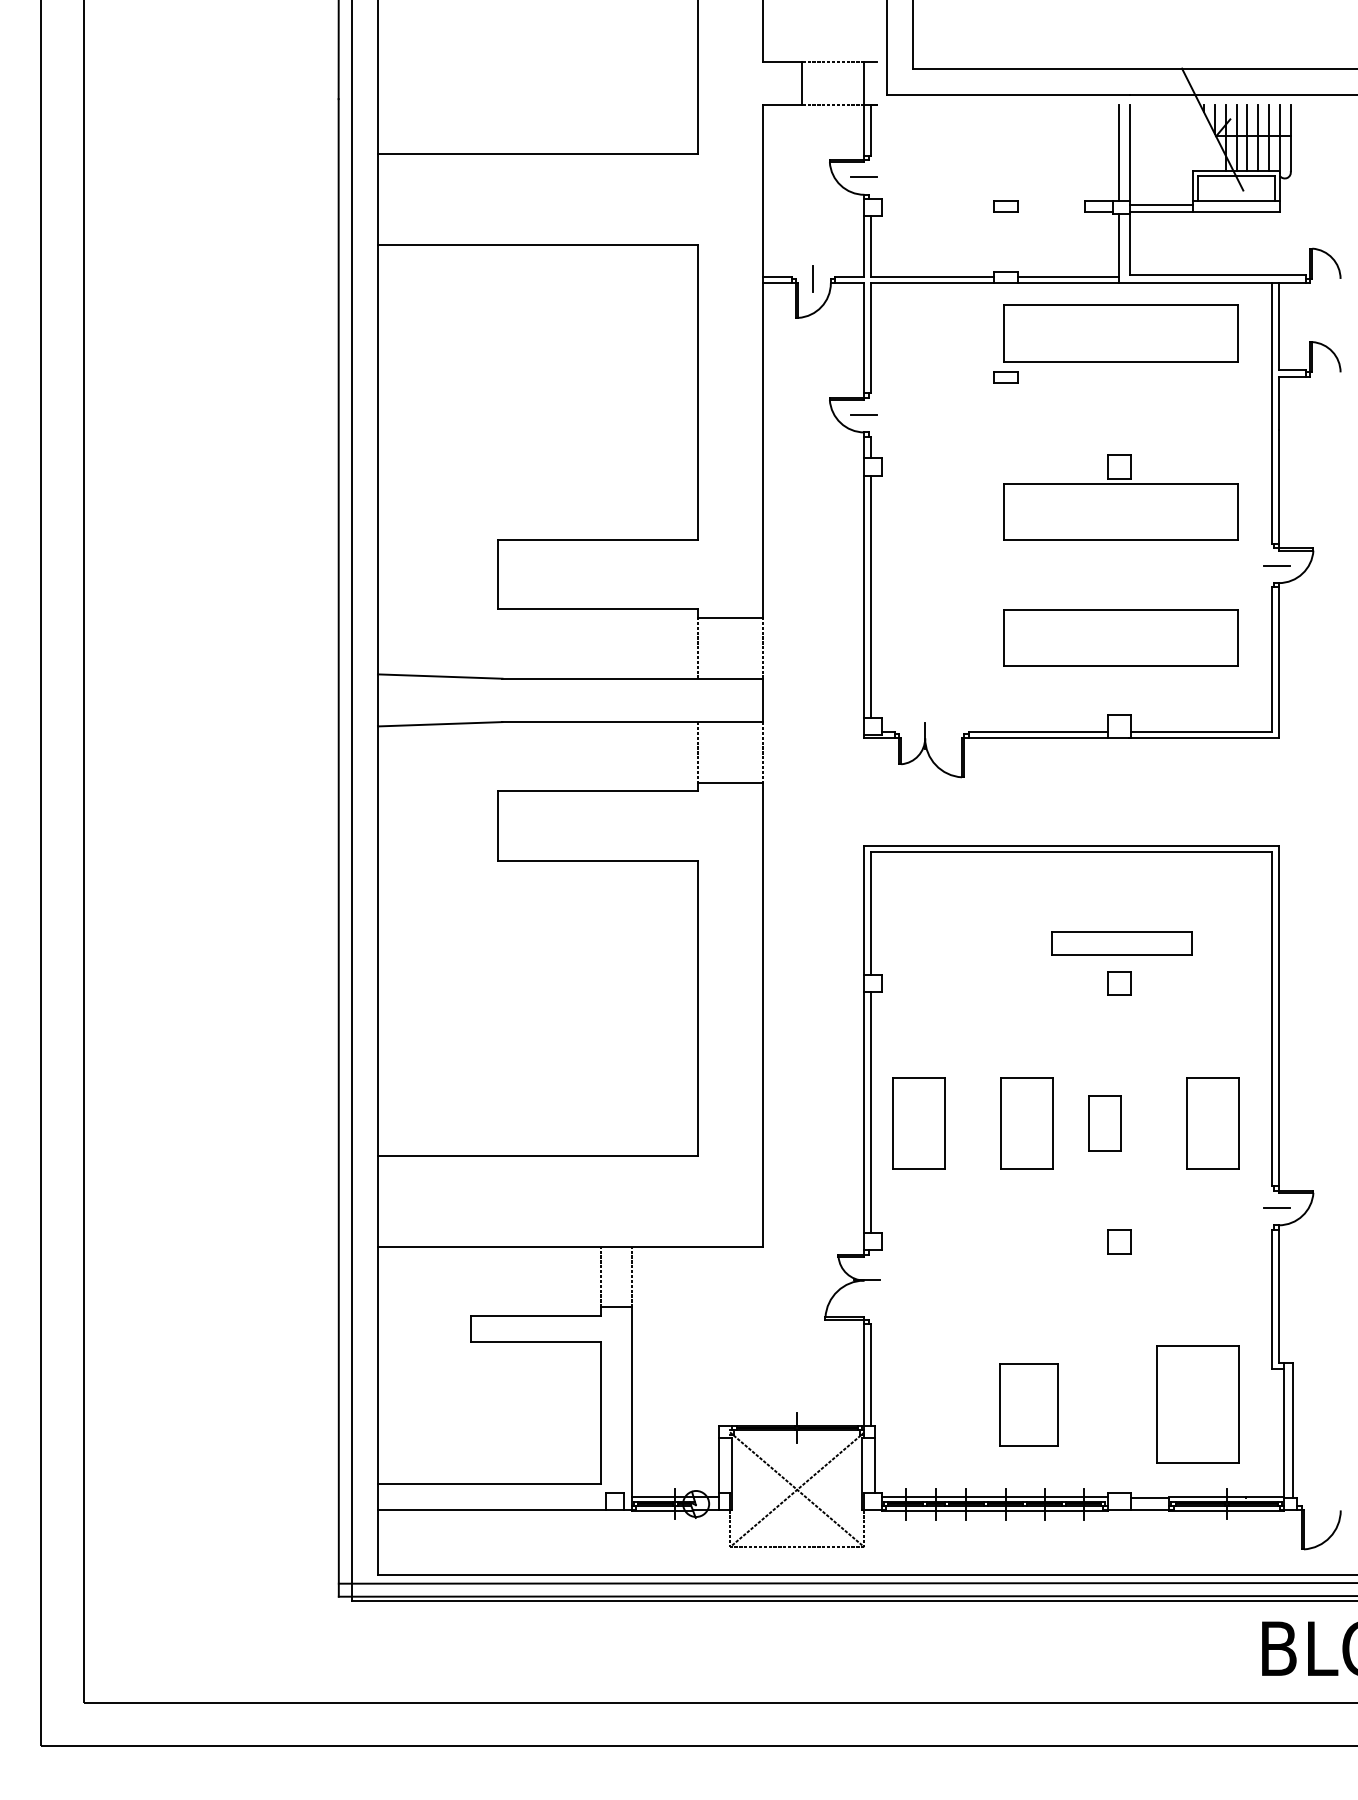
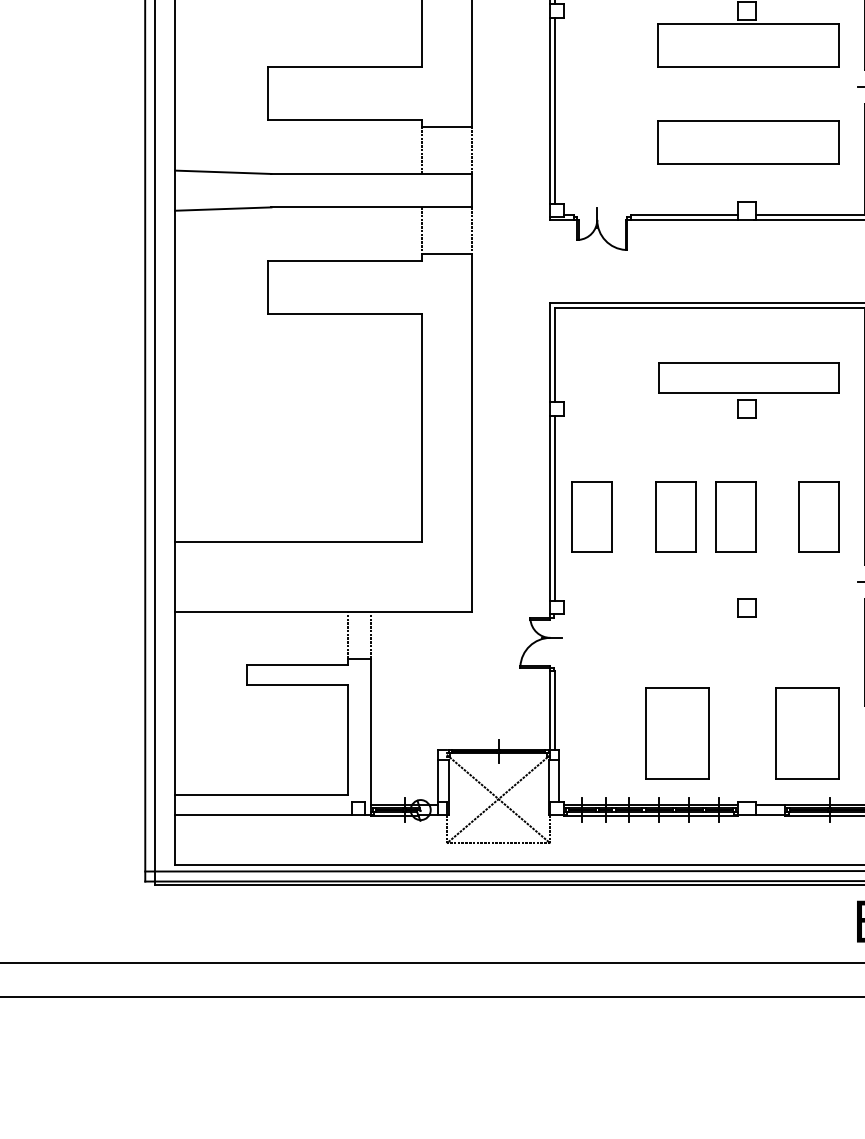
part: (1121, 943) -> (748, 378), size x1.67
part: (1104, 1123) -> (735, 516), size x1.67
part: (1028, 1404) -> (676, 733), size x1.43

